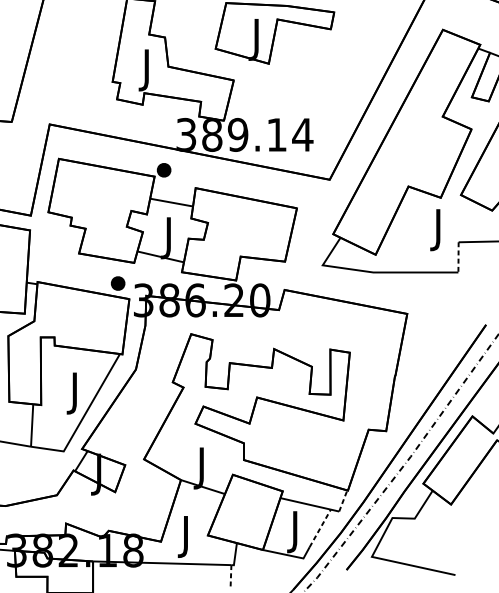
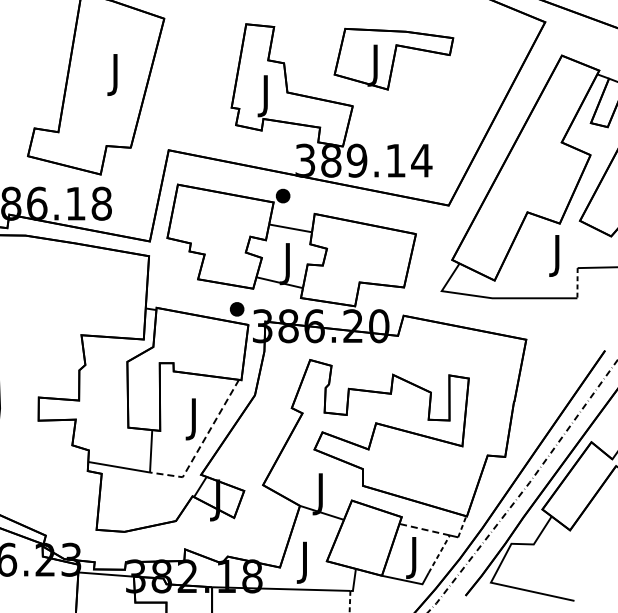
line: (83, 417) -> (202, 443), solid -> dashed
line: (305, 503) -> (424, 529), solid -> dashed

